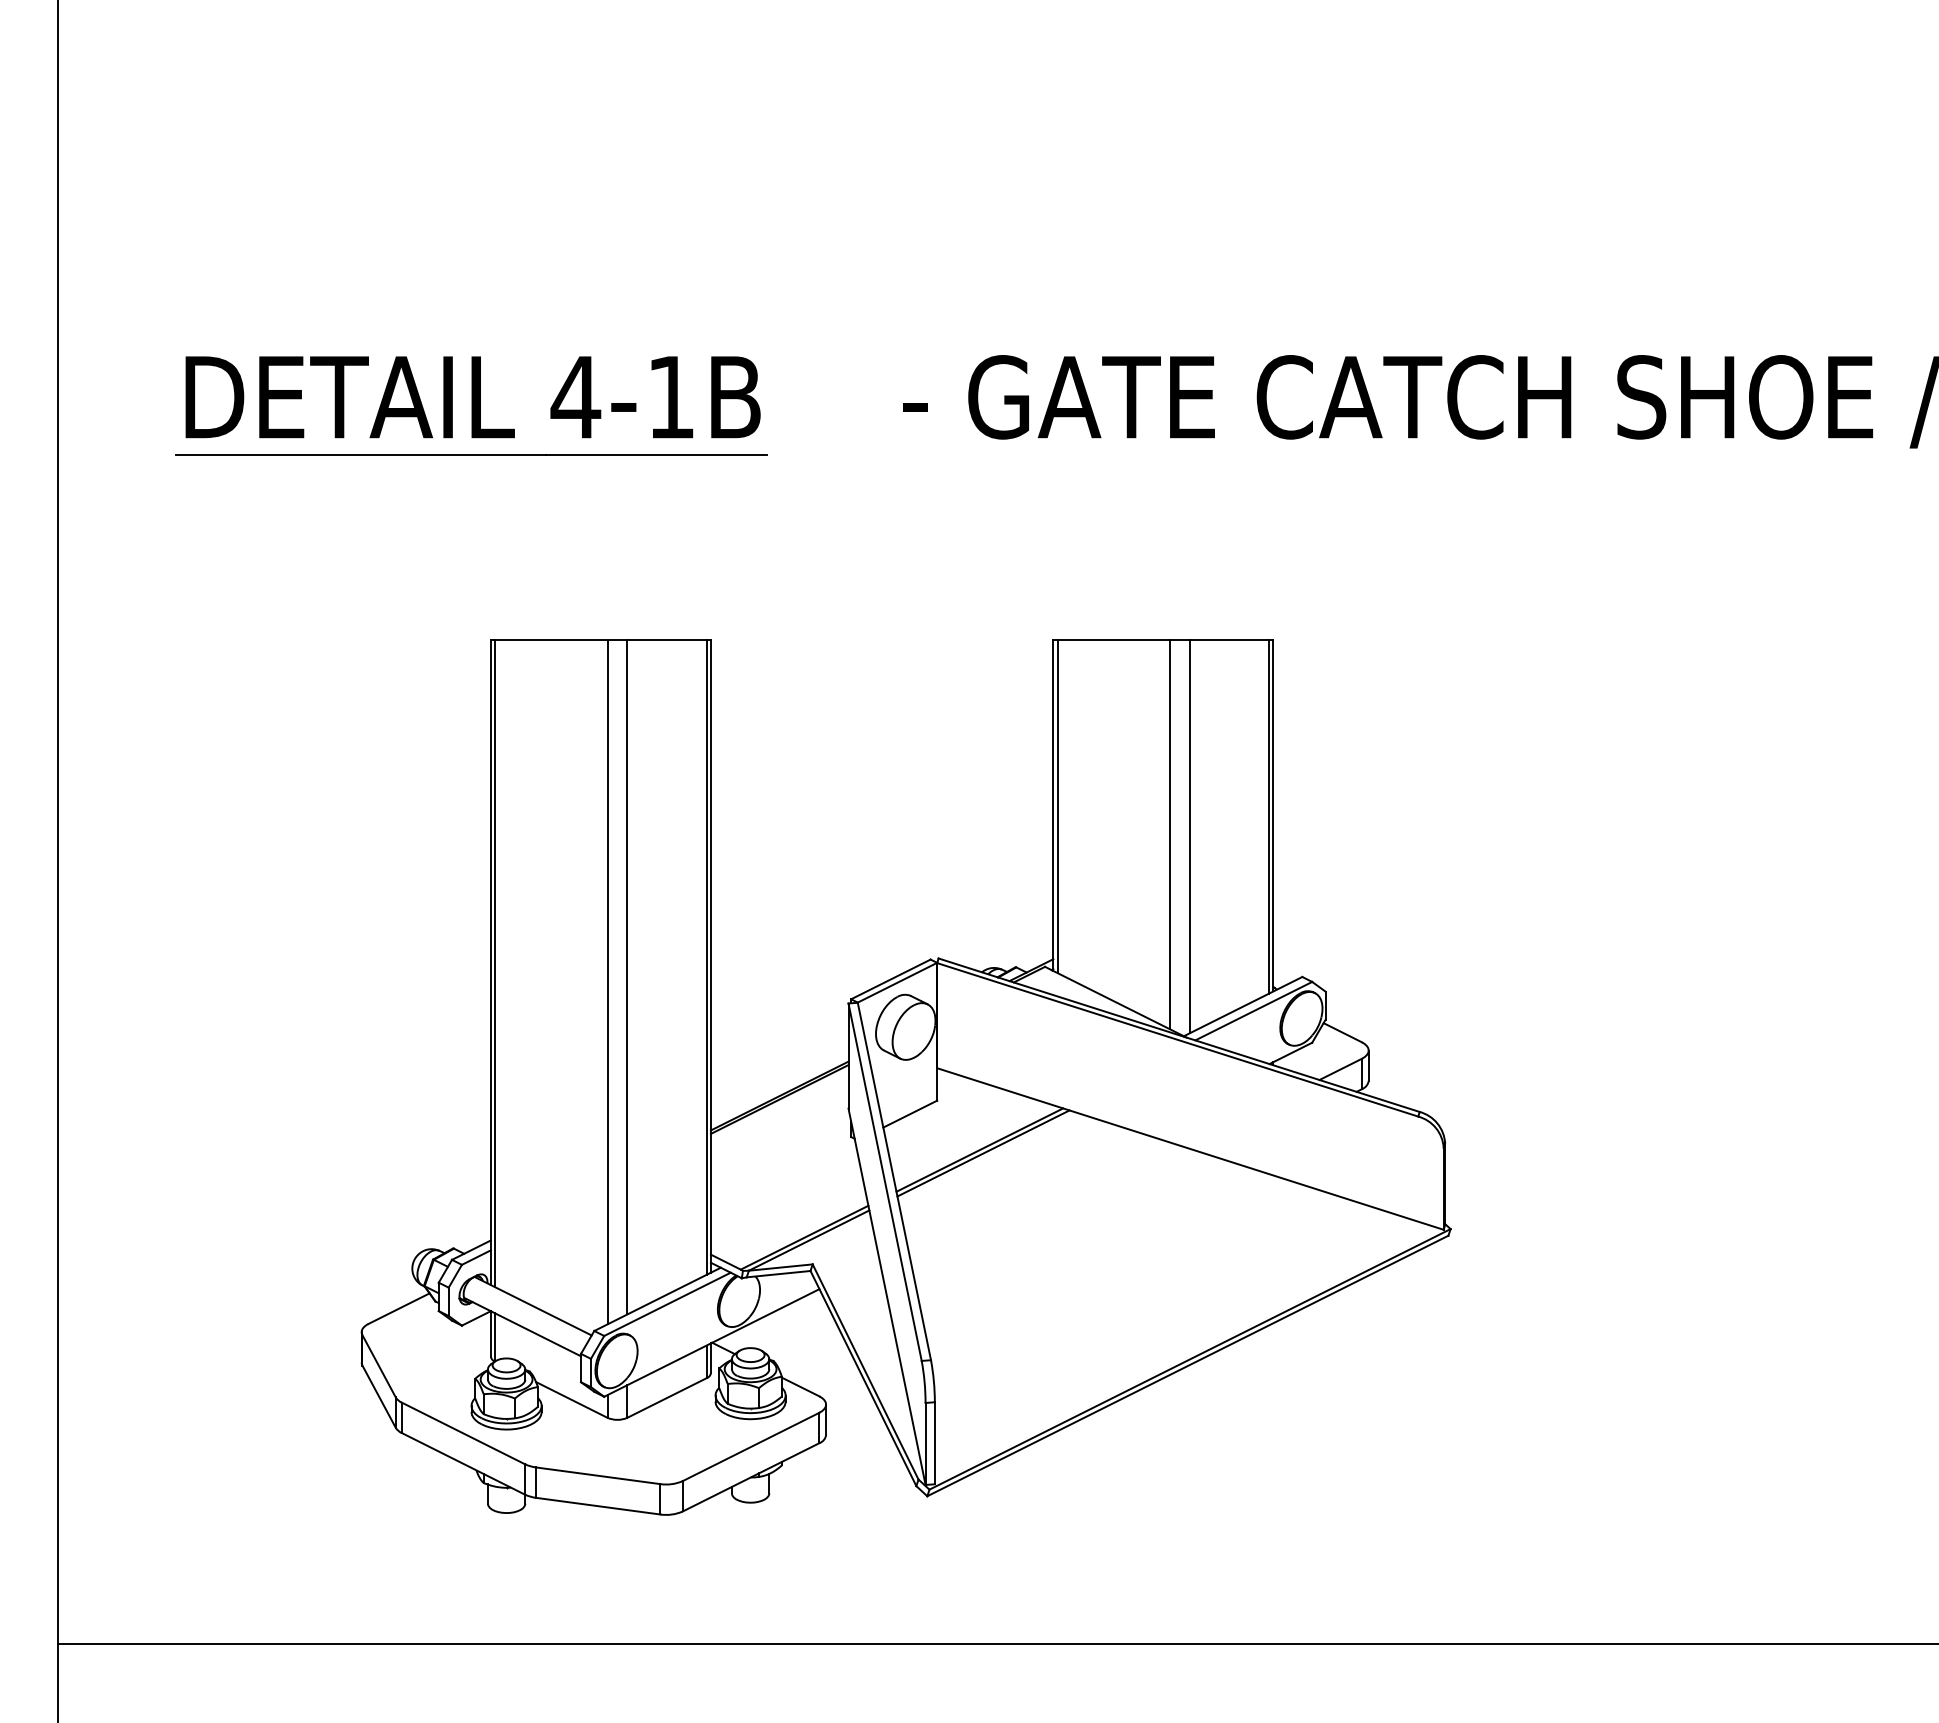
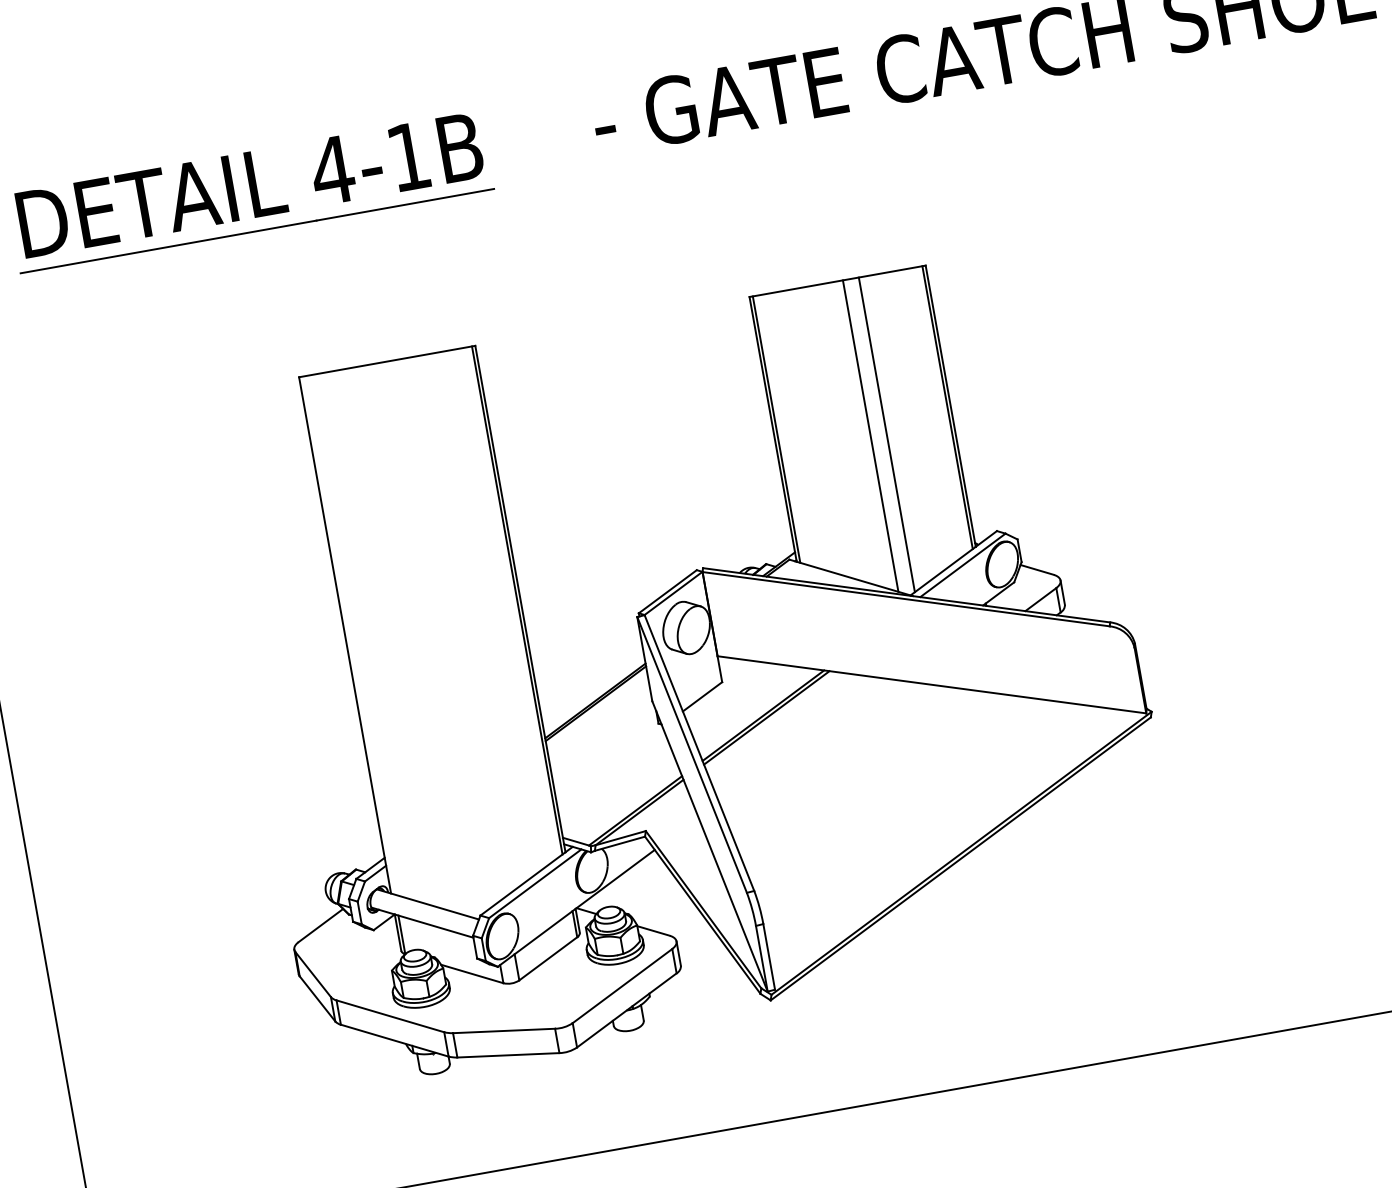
line: (495, 963) -> (348, 635), removed
line: (627, 977) -> (456, 627), removed
line: (607, 982) -> (441, 634), removed

